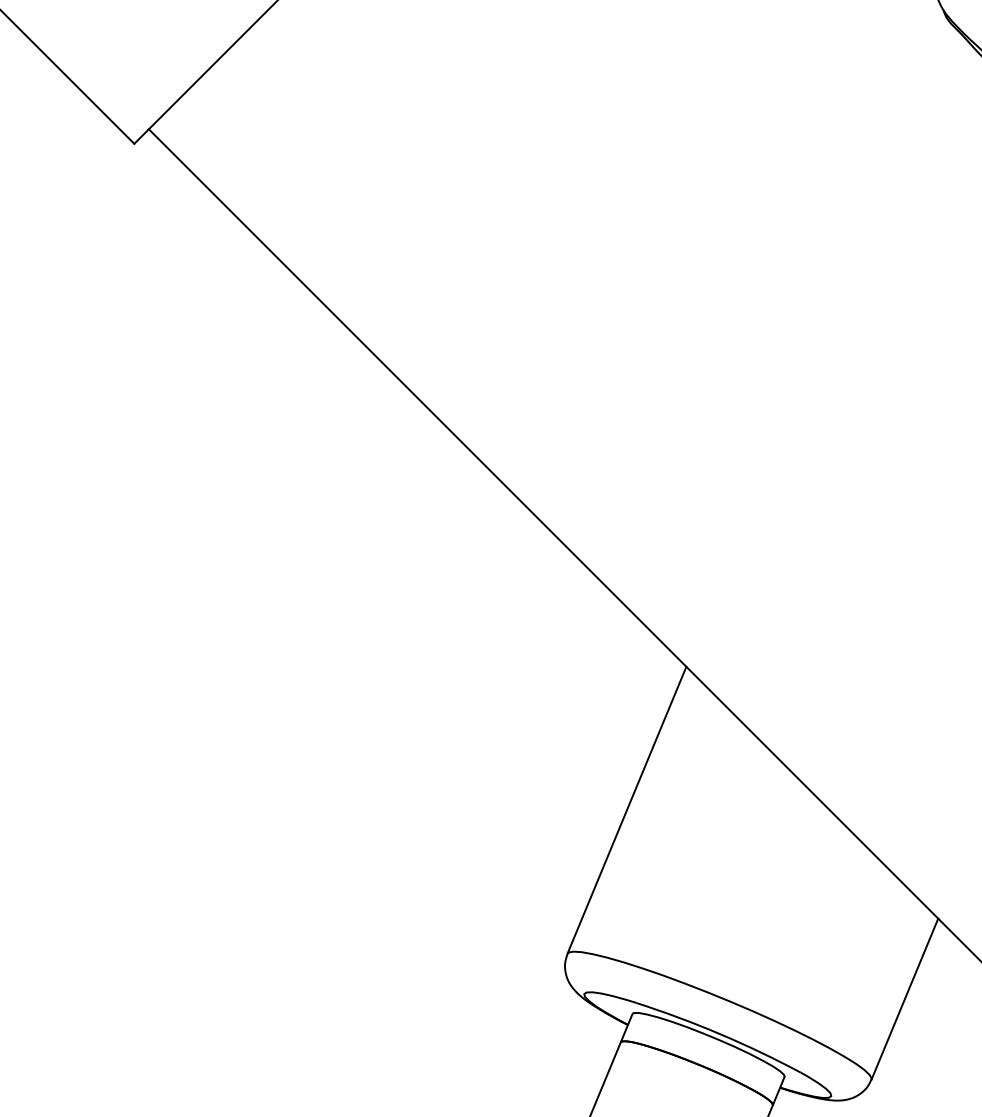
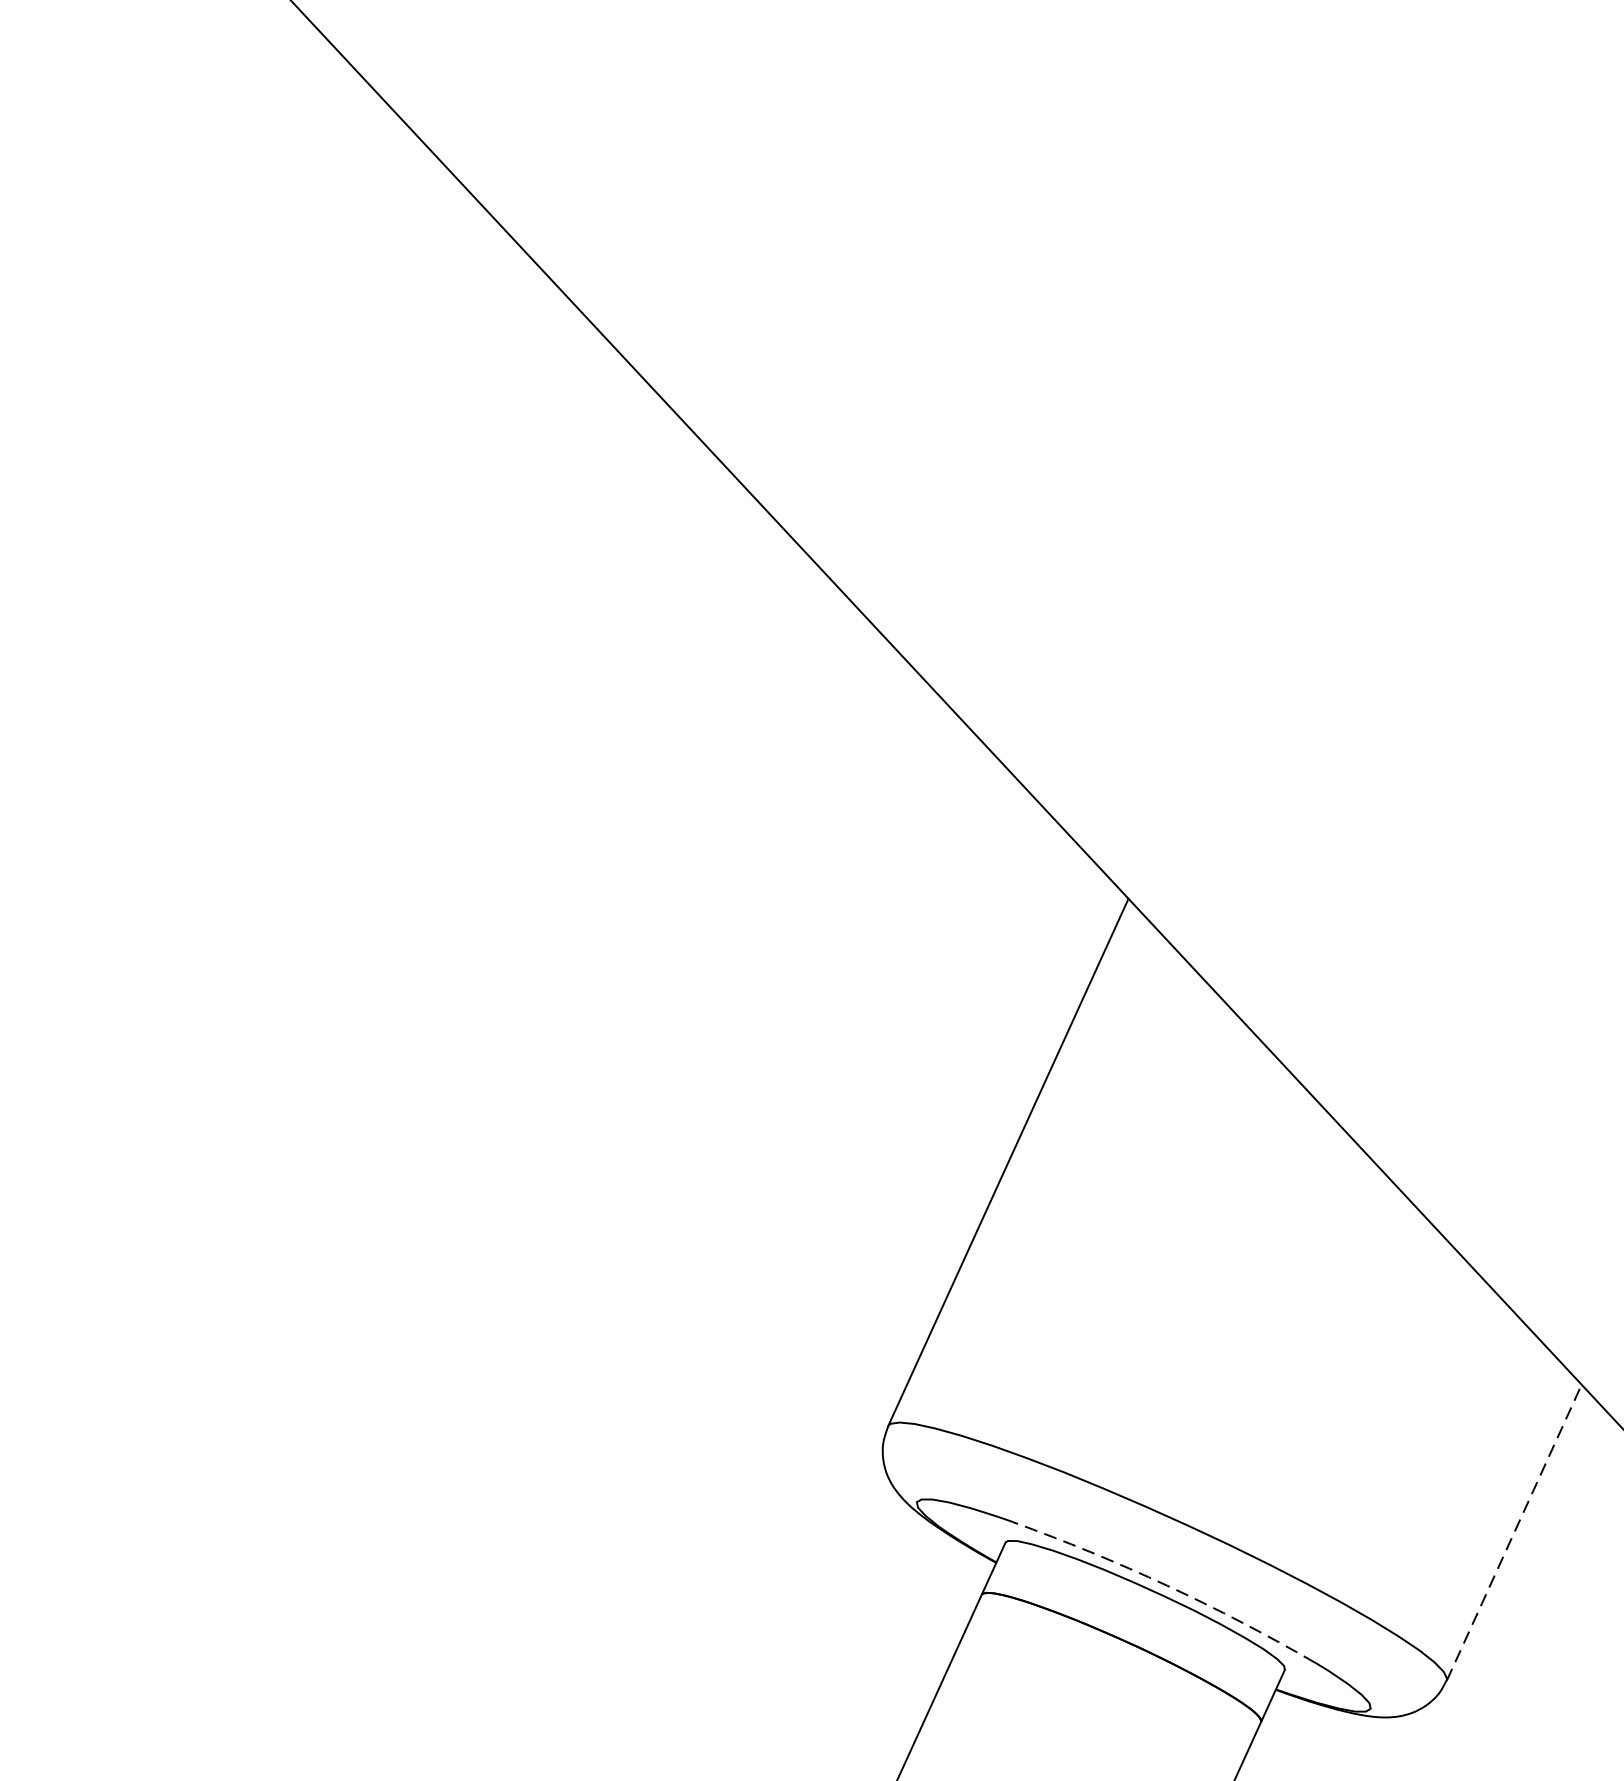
line: (905, 998) -> (1515, 1531), solid -> dashed
arc: (719, 1034) -> (1166, 1586), solid -> dashed

